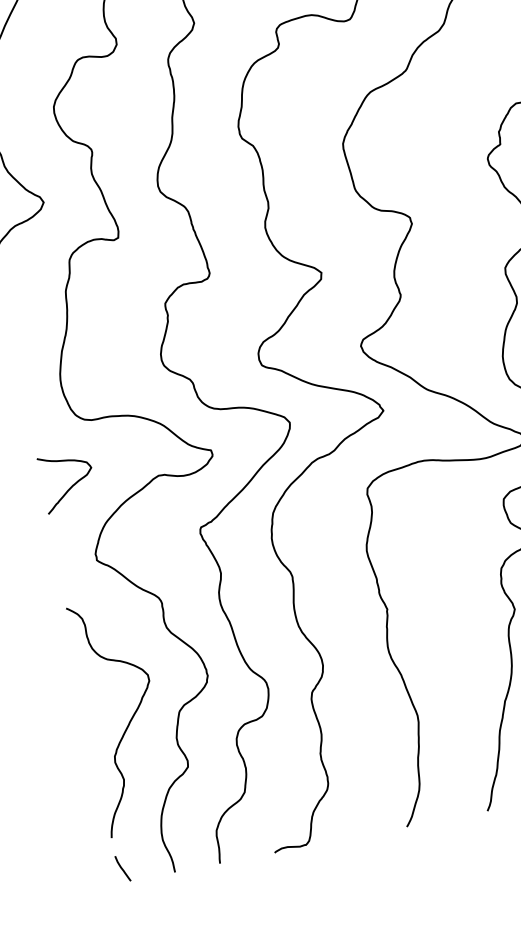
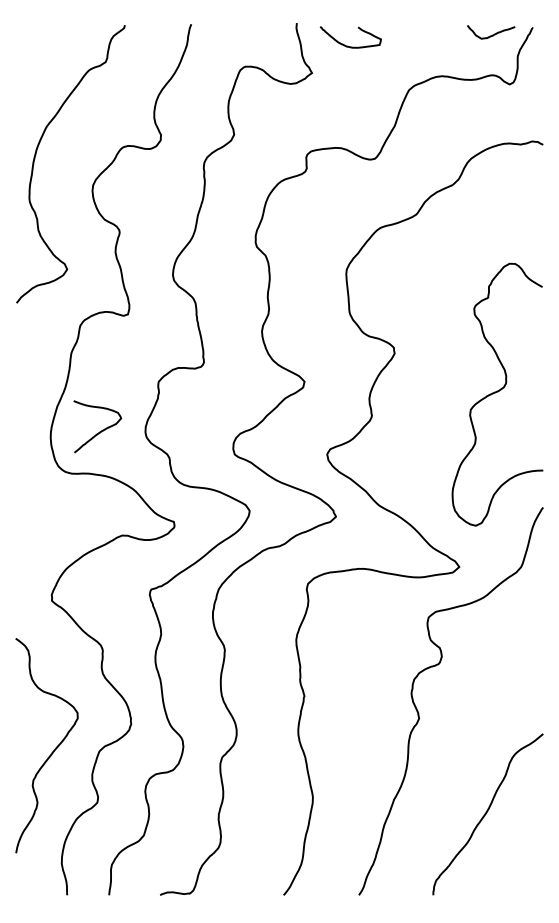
curve: (70, 486) -> (99, 431), moved
curve: (122, 868) -> (20, 882), removed

